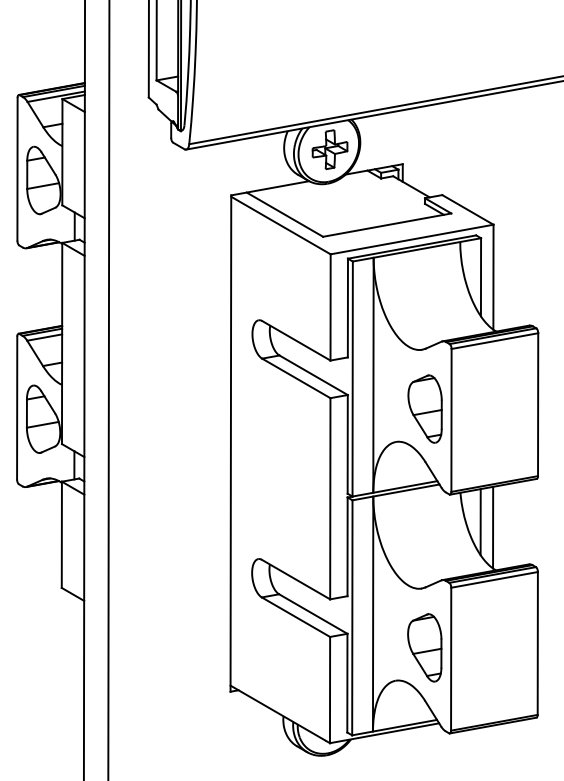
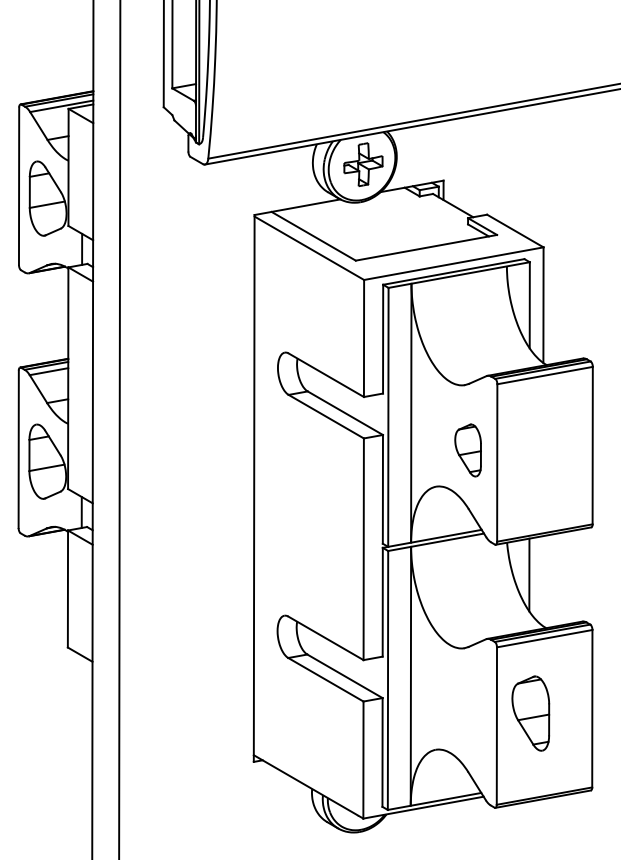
part: (424, 409) -> (467, 450), size x0.7
line: (493, 528) -> (543, 581), removed
part: (424, 647) -> (530, 713), moved

